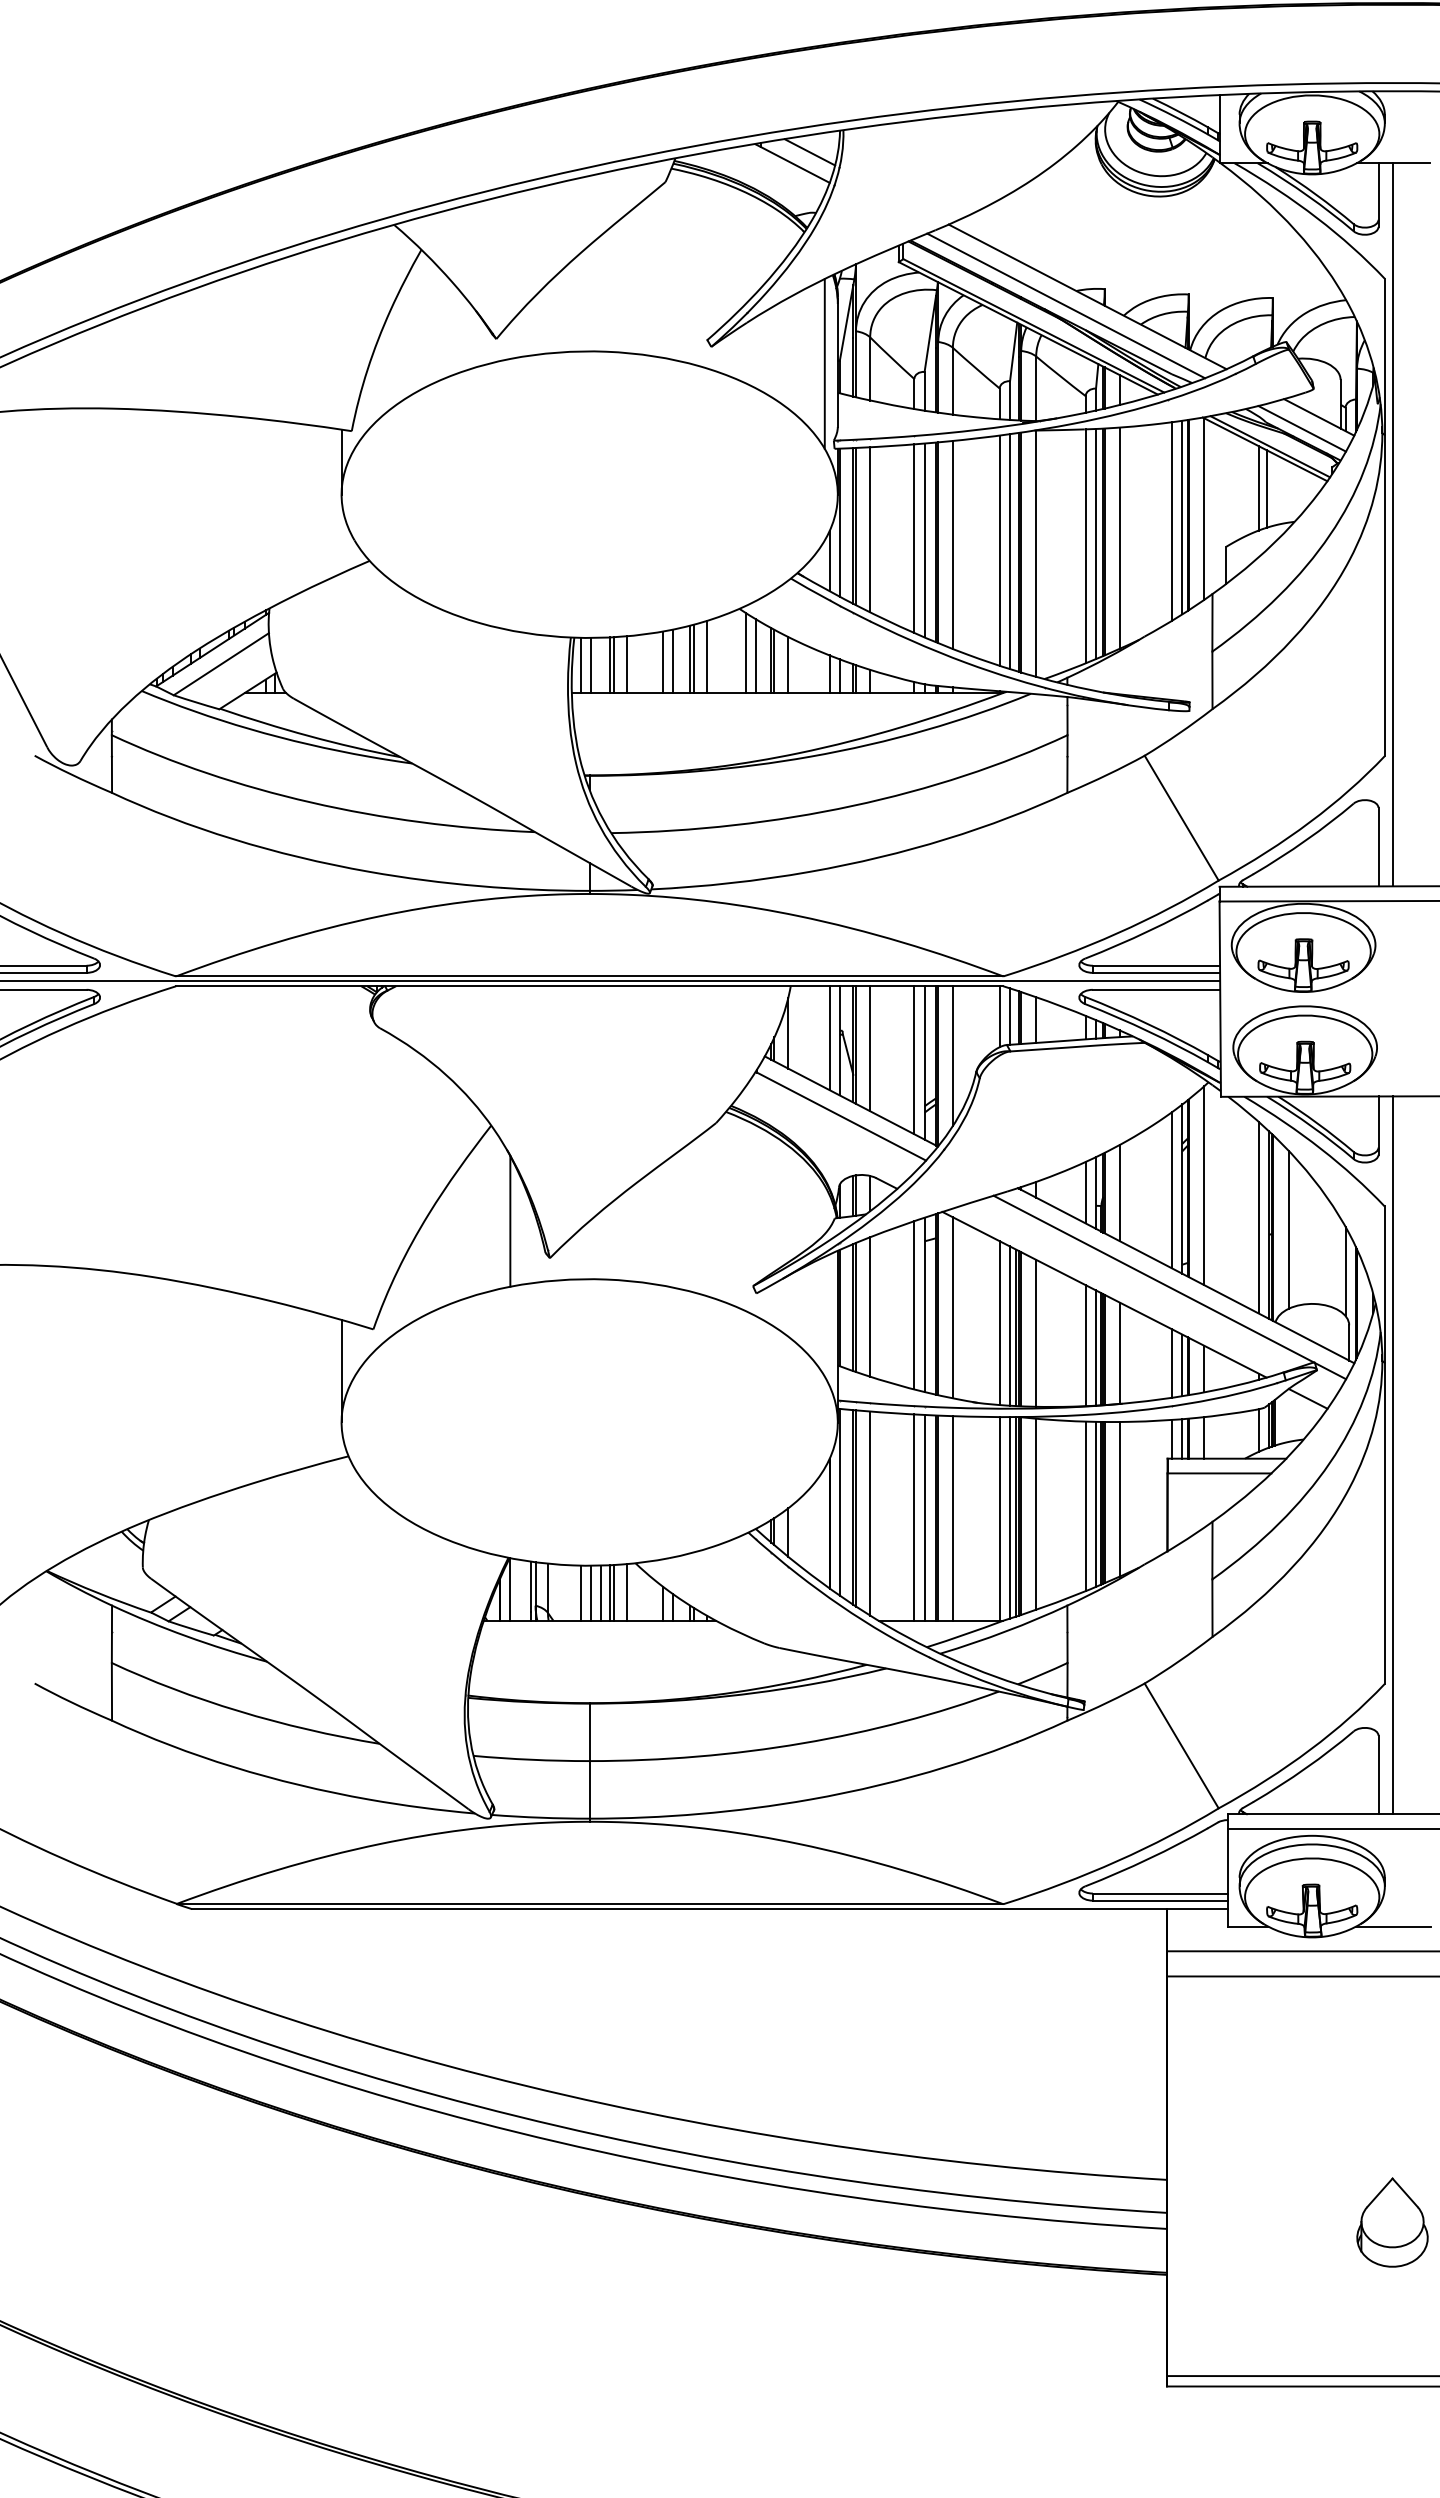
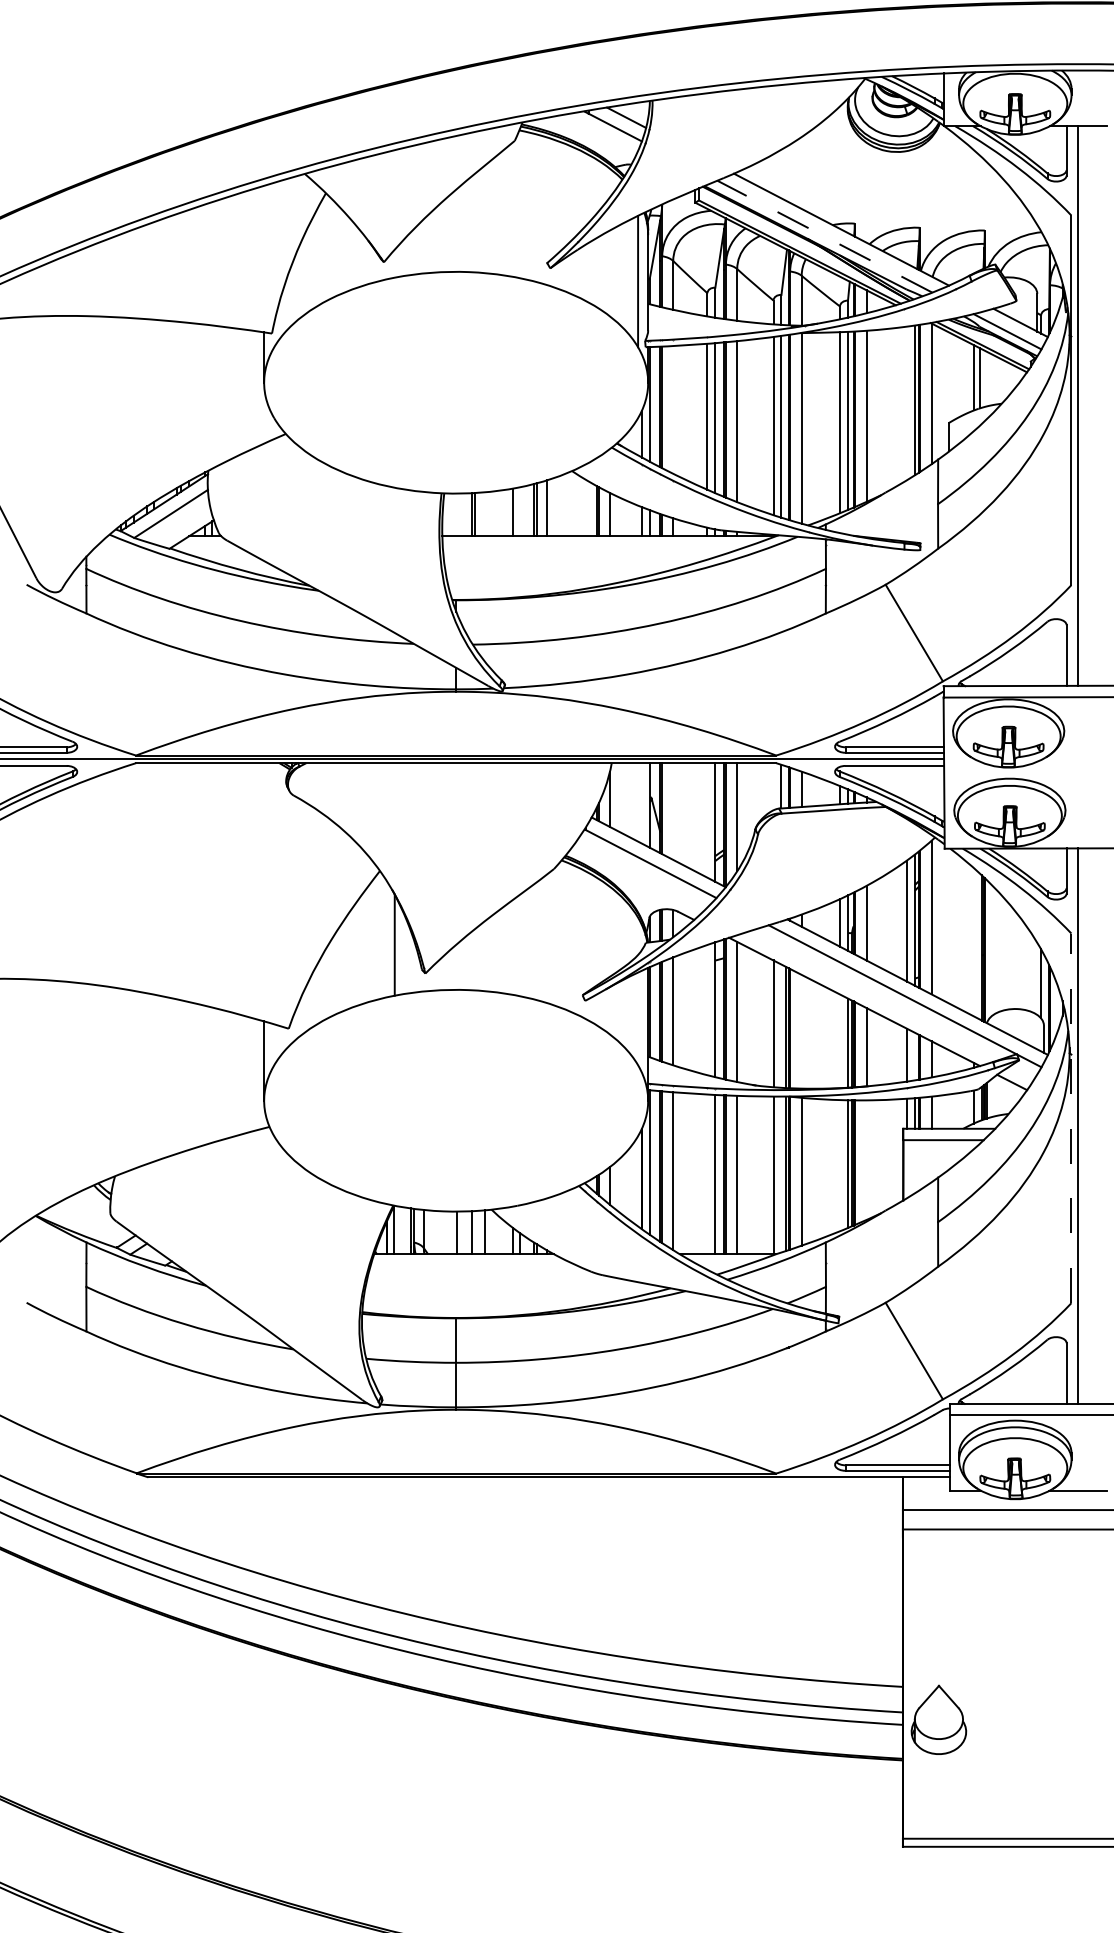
line: (1066, 305) -> (825, 236), solid -> dashed
line: (1172, 521) -> (907, 403), removed
line: (870, 529) -> (673, 409), removed
line: (745, 652) -> (576, 504), removed
line: (755, 655) -> (584, 507), removed
line: (672, 660) -> (520, 511), removed
line: (580, 664) -> (449, 514), removed
line: (590, 664) -> (456, 514), removed
line: (627, 664) -> (485, 514), removed
line: (999, 1016) -> (773, 786), removed
line: (829, 1038) -> (641, 803), removed
line: (870, 1048) -> (673, 811), removed
line: (914, 1060) -> (707, 820), removed
line: (1258, 1217) -> (973, 942), removed
line: (1288, 1229) -> (996, 951), removed
line: (914, 1305) -> (707, 1010), removed
line: (1010, 1325) -> (781, 1025), removed
line: (1036, 1332) -> (801, 1031), removed
line: (1085, 1345) -> (839, 1041), removed
line: (1182, 1365) -> (914, 1056), removed
line: (1384, 1445) -> (1071, 1118), solid -> dashed
line: (1120, 1498) -> (866, 1159), removed
line: (1085, 1506) -> (839, 1165), removed
line: (914, 1517) -> (707, 1174), removed
line: (1010, 1517) -> (781, 1174), removed
line: (580, 1592) -> (449, 1232), removed
line: (601, 1592) -> (465, 1232), removed
line: (614, 1592) -> (475, 1232), removed
part: (1392, 2222) -> (938, 1719), moved

